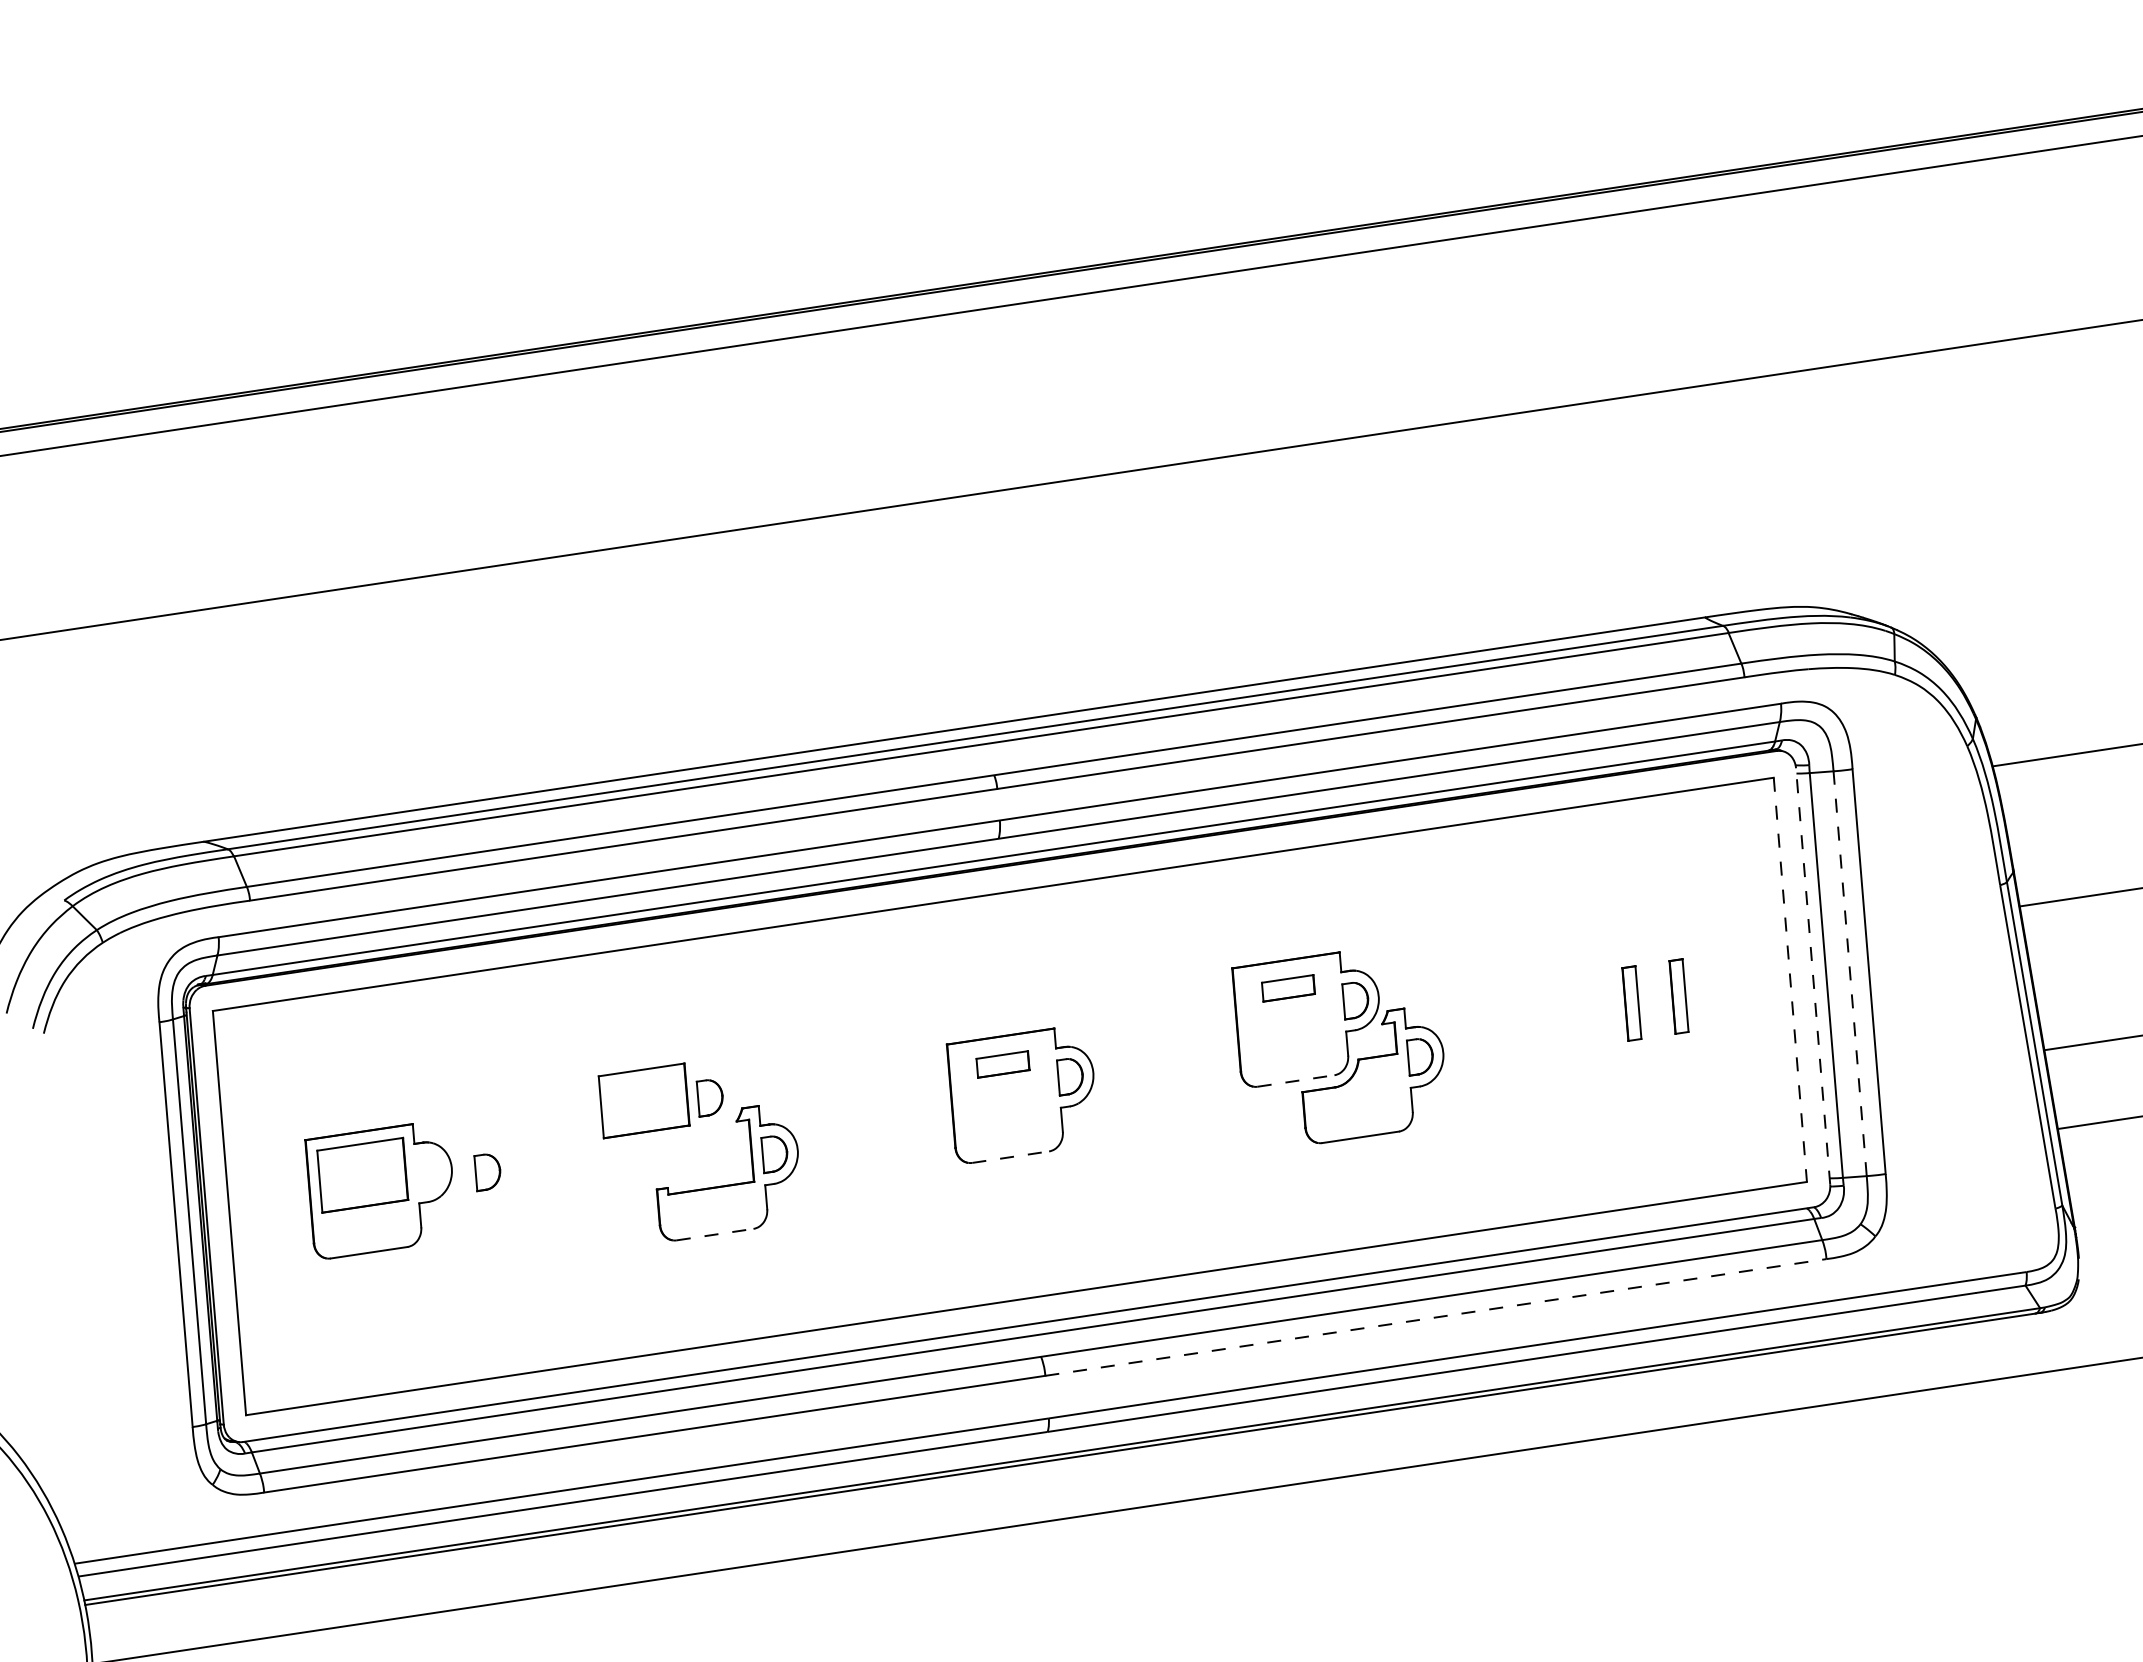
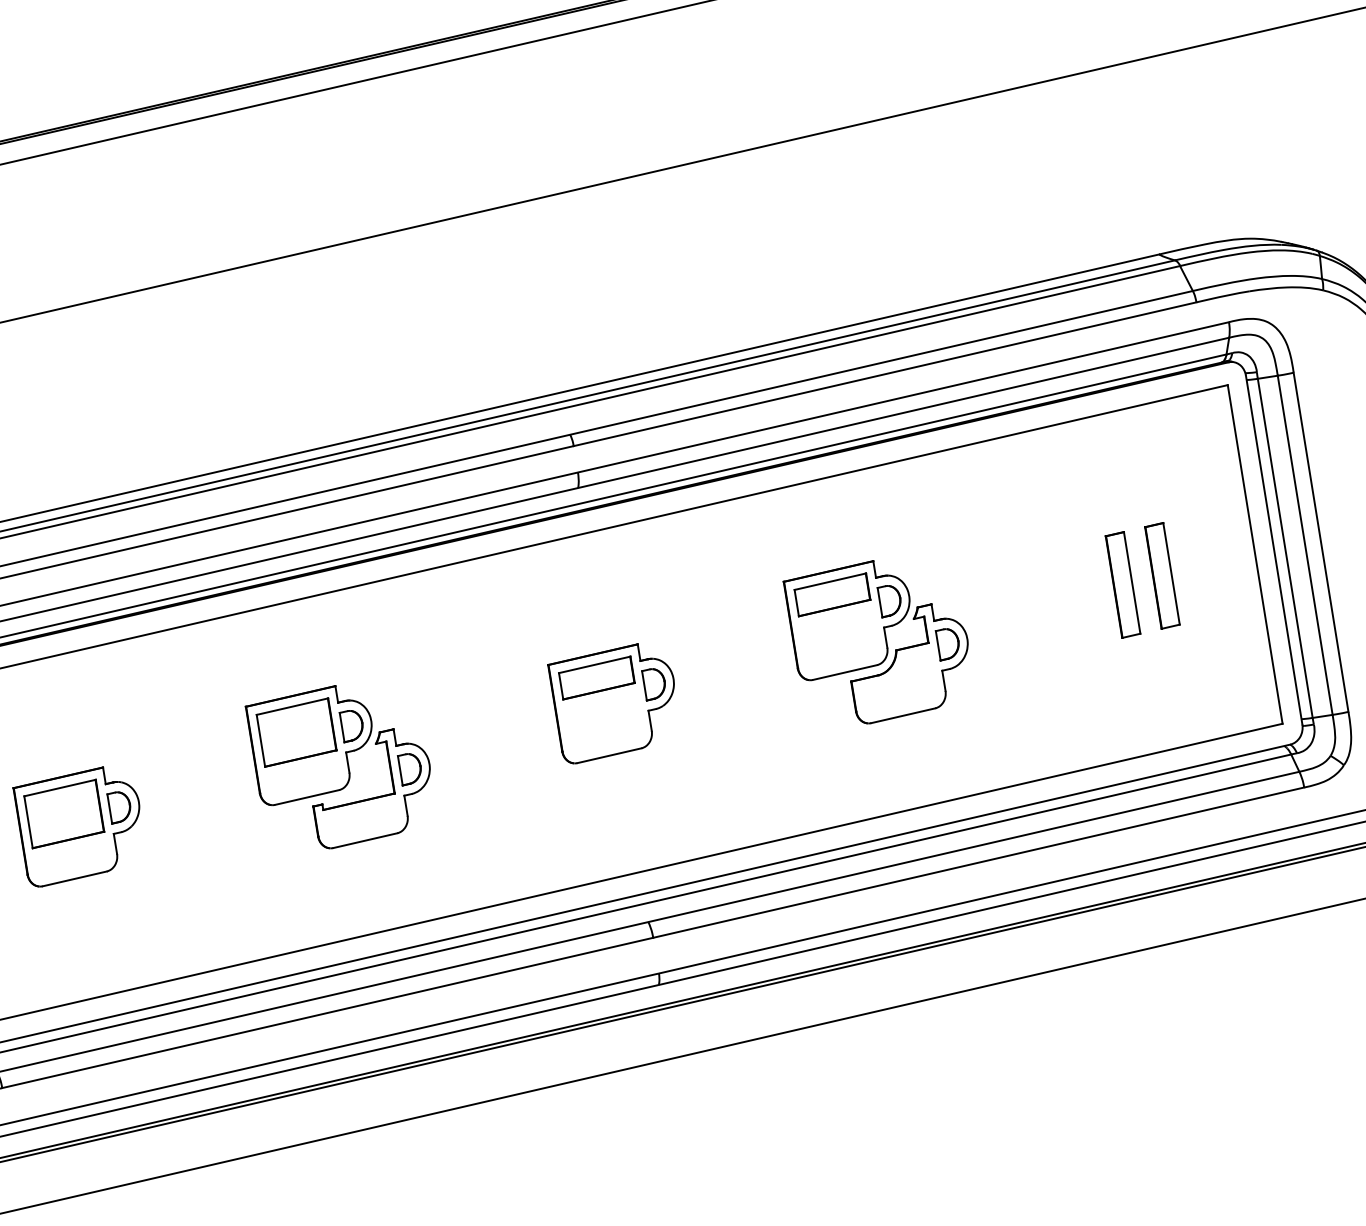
line: (1850, 973) -> (1305, 545), dashed -> solid
line: (1813, 976) -> (1274, 550), dashed -> solid
line: (1790, 979) -> (1255, 554), dashed -> solid
part: (1288, 988) -> (832, 595), size x1.67
part: (1678, 996) -> (1161, 575), size x1.67
part: (1631, 1003) -> (1122, 584), size x1.67
part: (1002, 1064) -> (596, 678), size x1.67
line: (1296, 1081) -> (845, 672), dashed -> solid
part: (659, 1116) -> (310, 744), added
line: (1010, 1157) -> (609, 756), dashed -> solid
part: (487, 1172) -> (119, 807), moved
line: (715, 1234) -> (365, 840), dashed -> solid
line: (1435, 1317) -> (978, 862), dashed -> solid

